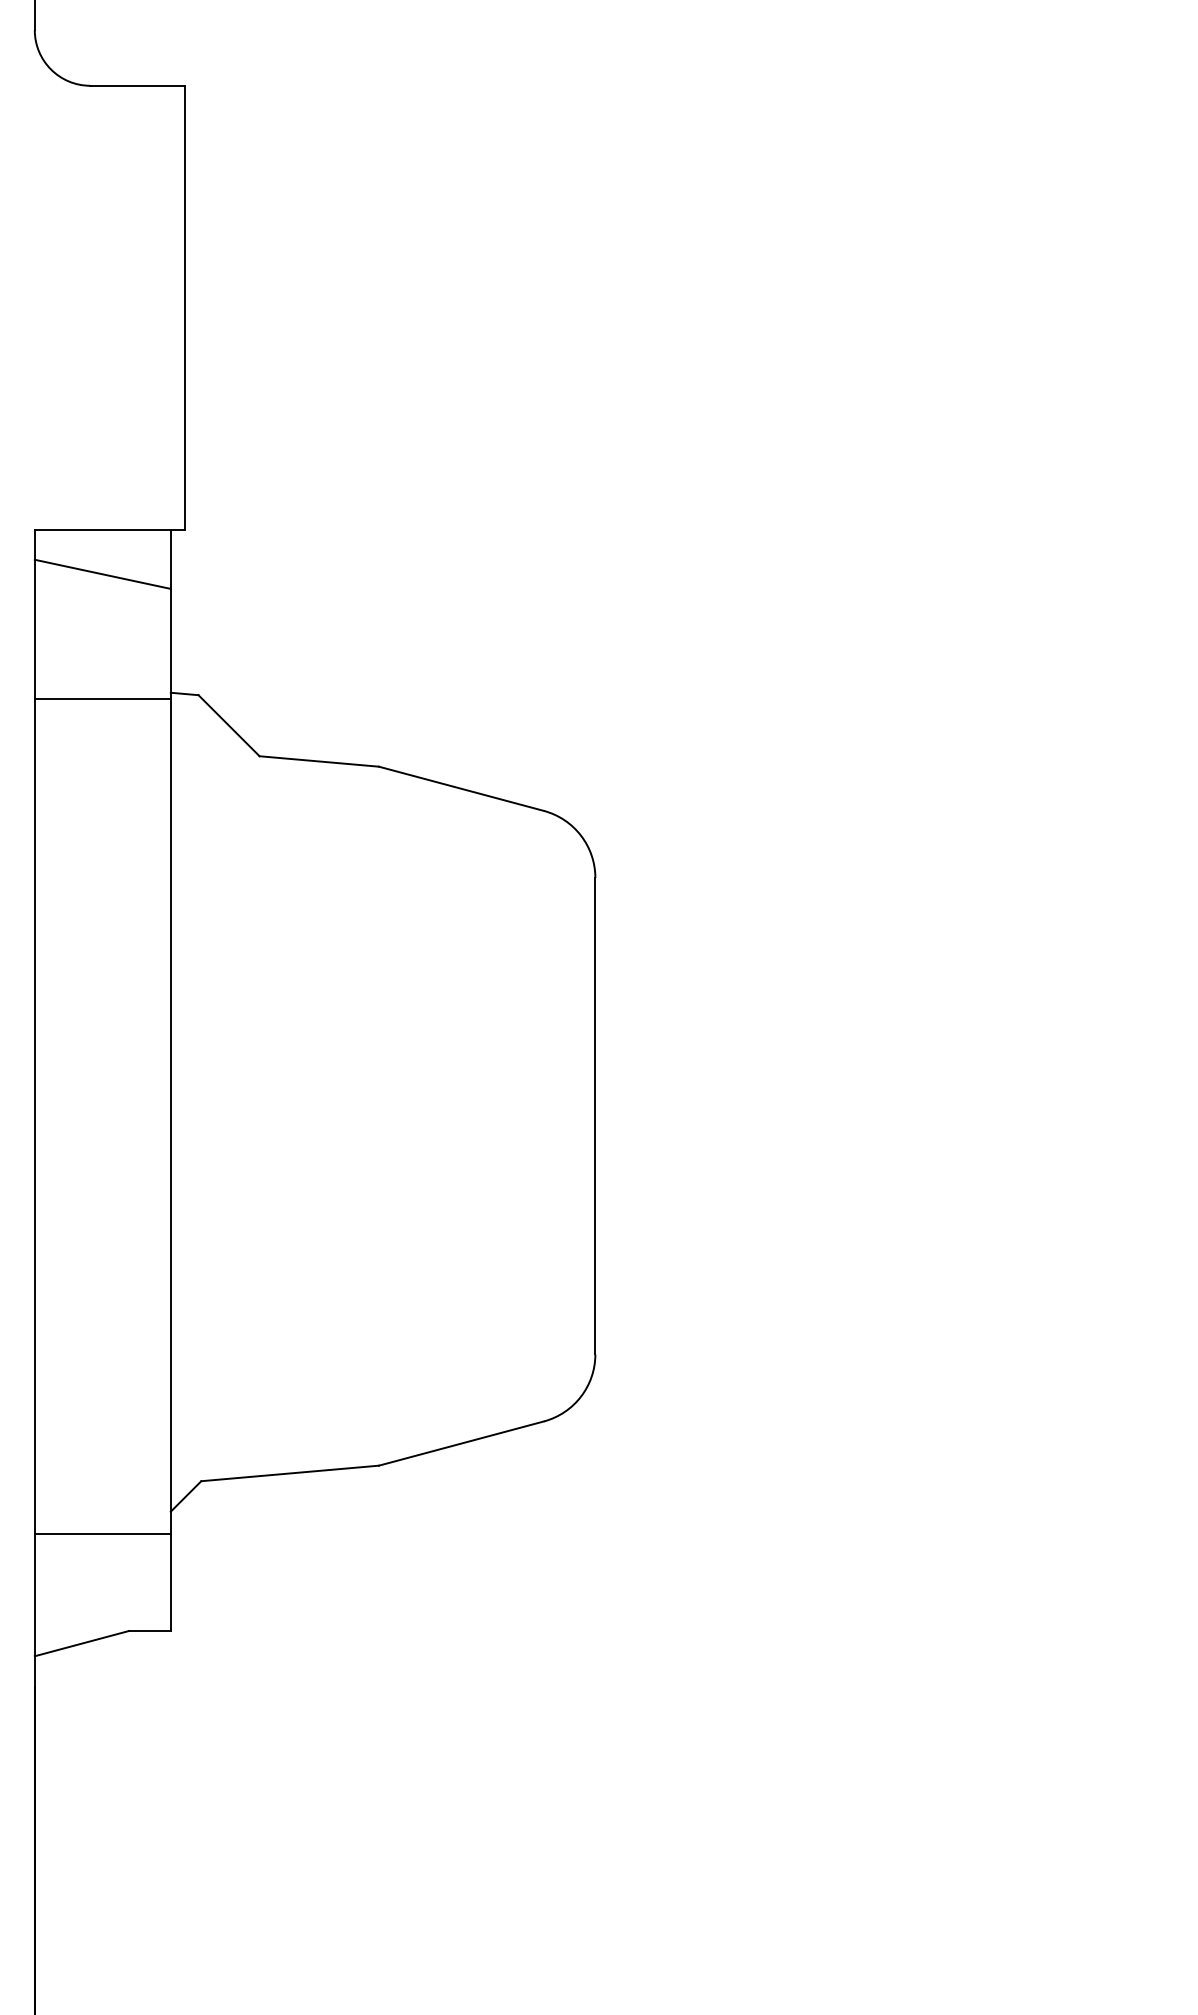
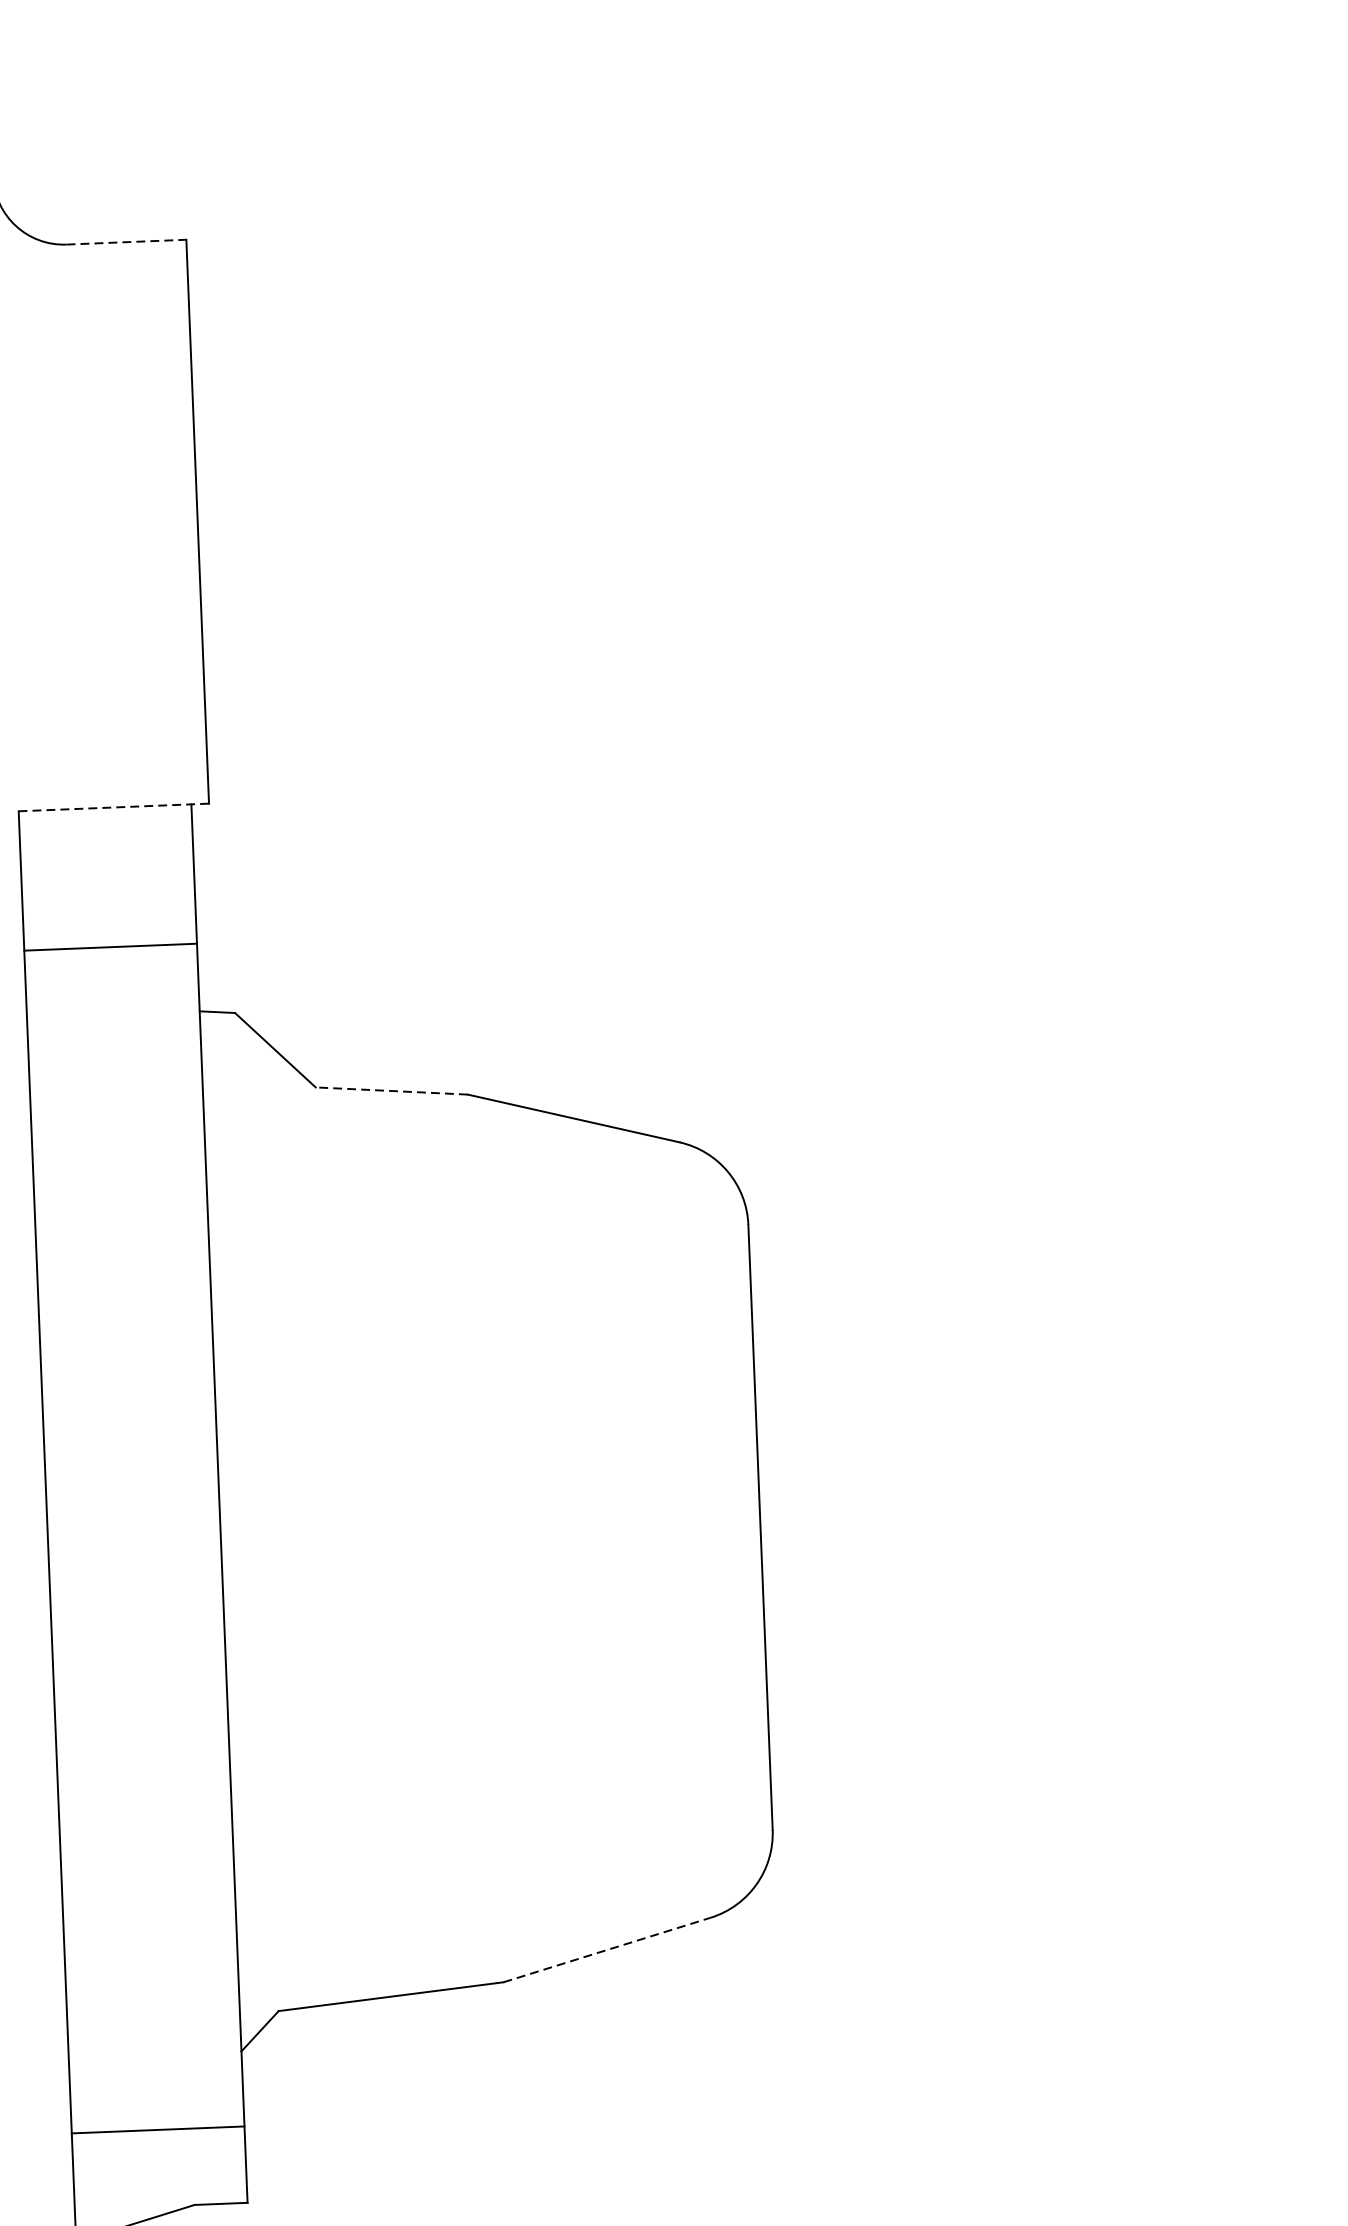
line: (137, 85) -> (126, 241), solid -> dashed
line: (109, 529) -> (113, 807), solid -> dashed
line: (102, 573) -> (106, 863), removed
line: (102, 698) -> (110, 947), moved
line: (319, 761) -> (392, 1091), solid -> dashed
line: (461, 1443) -> (607, 1949), solid -> dashed
line: (102, 1533) -> (157, 2129), moved

